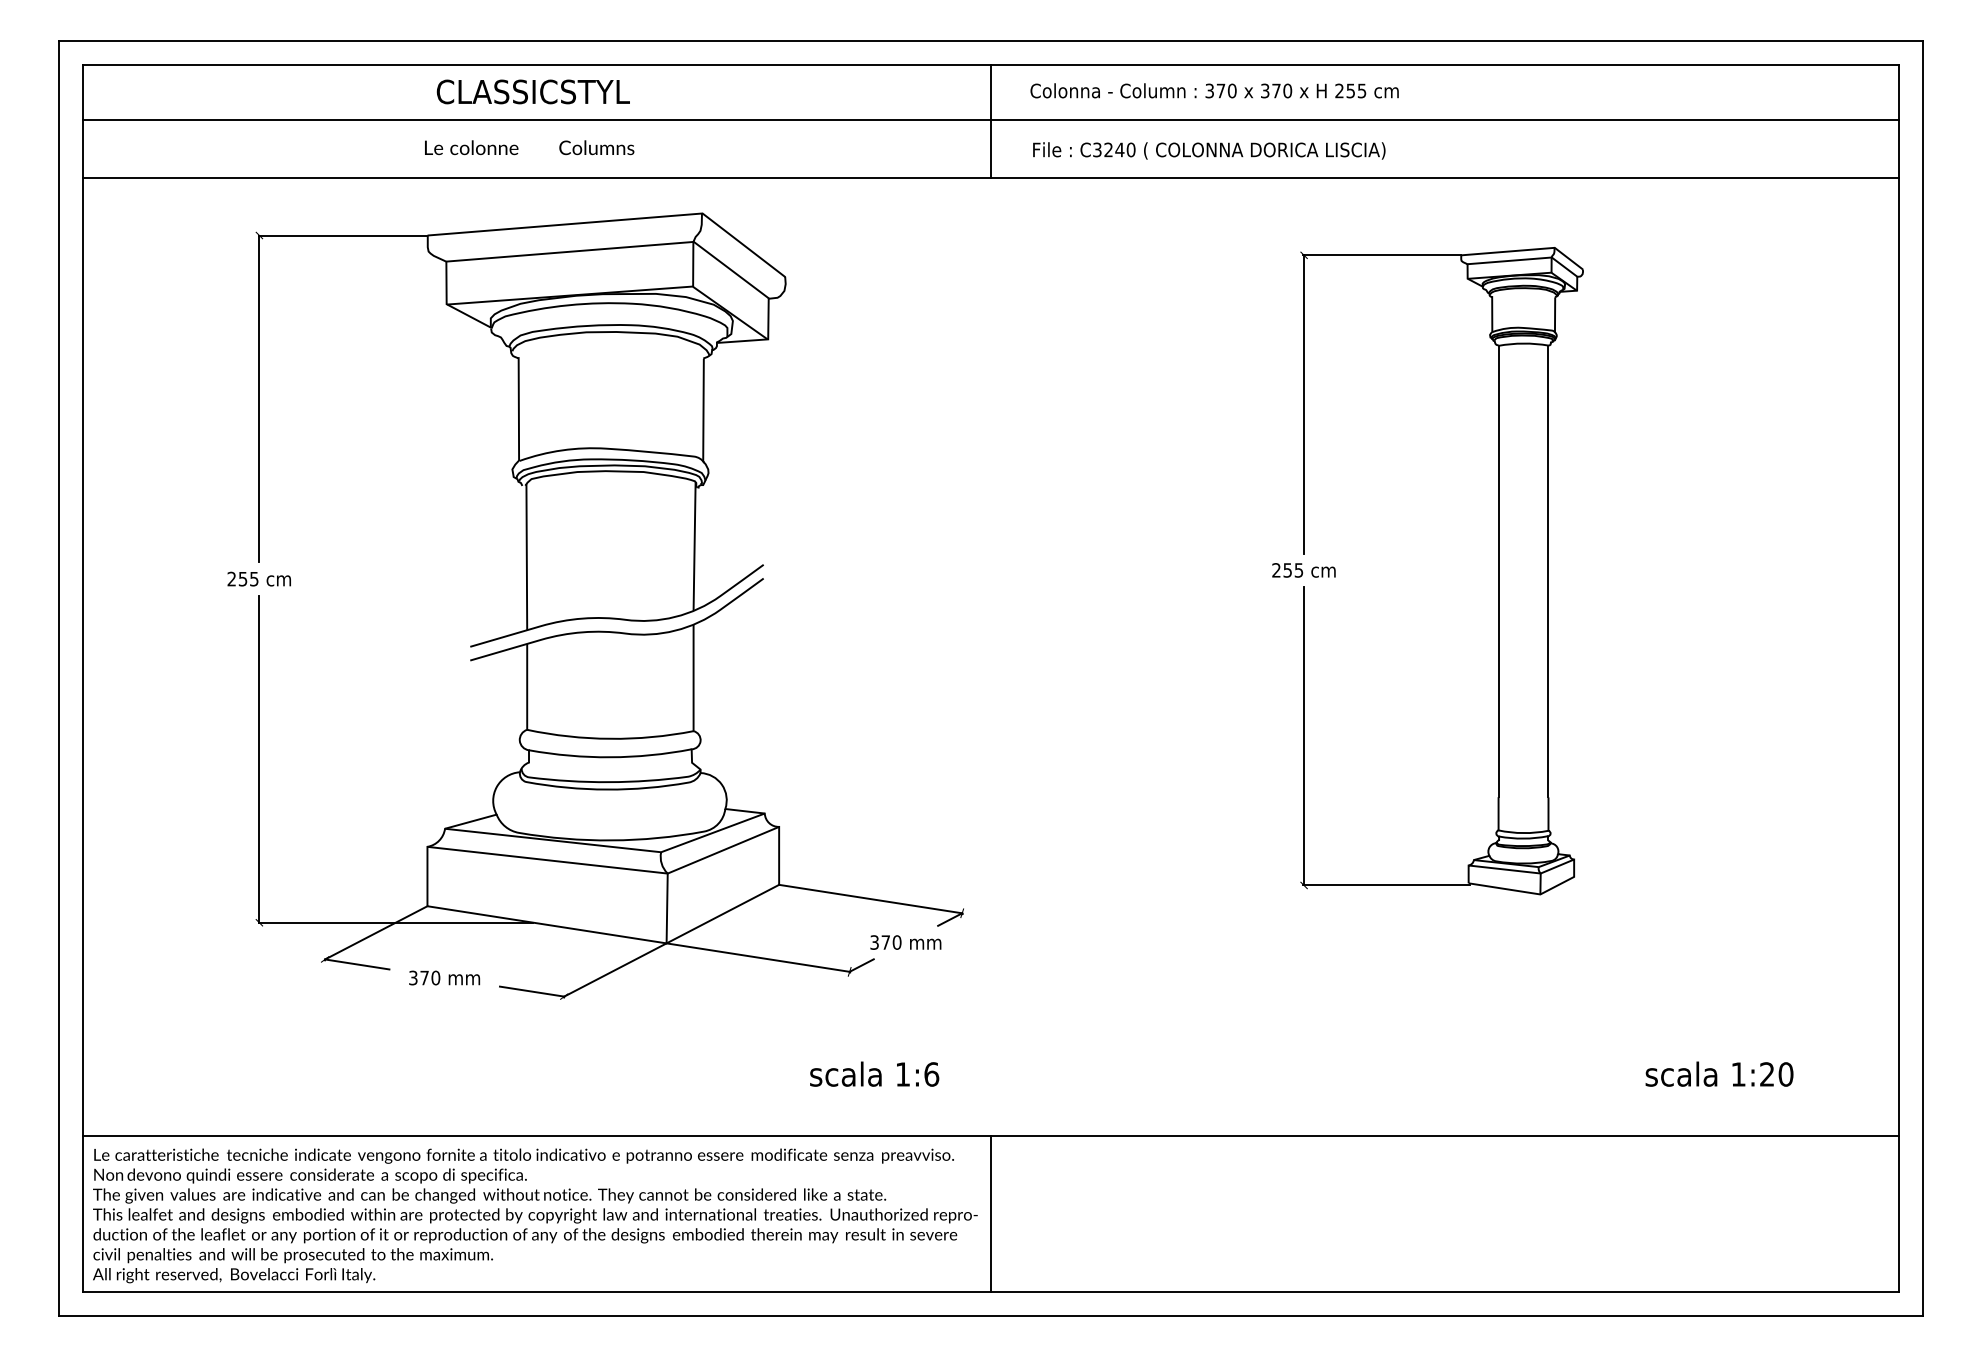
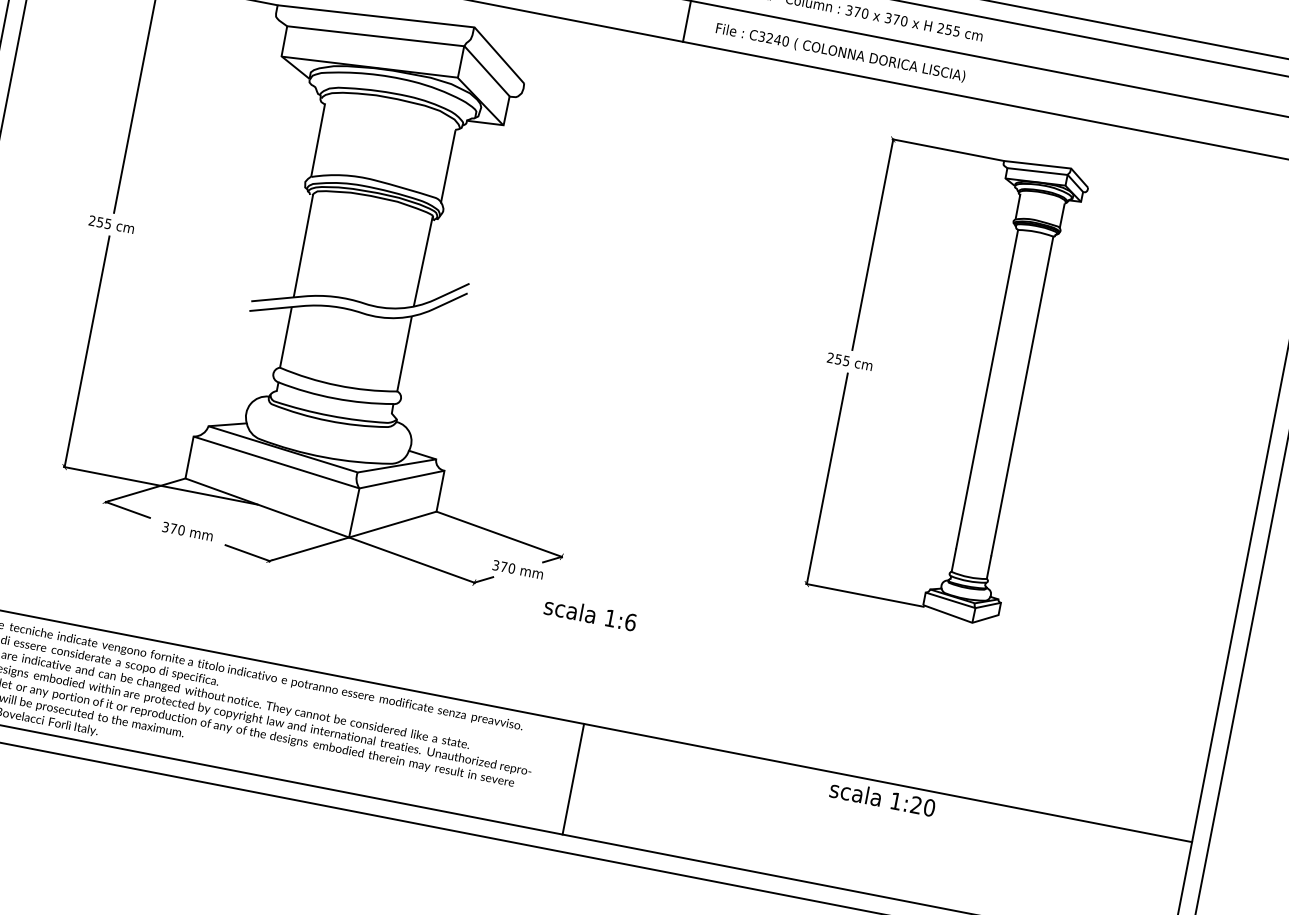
text: (874, 1073) -> (590, 613), moved
text: (1719, 1073) -> (882, 798), moved
line: (991, 1213) -> (573, 778), moved

